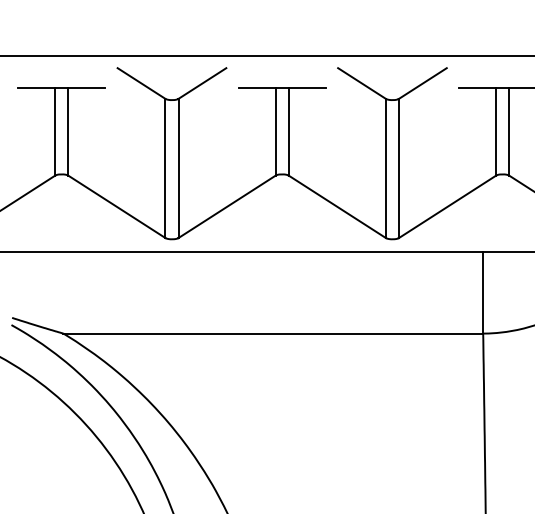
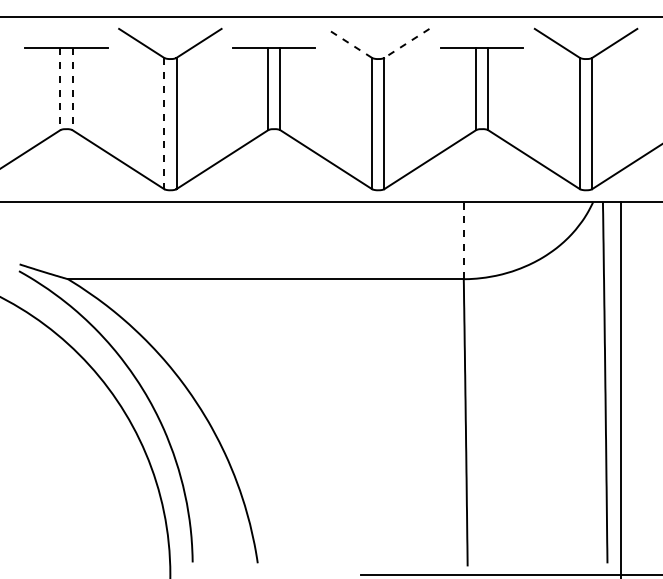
line: (361, 83) -> (349, 43), solid -> dashed
line: (422, 83) -> (406, 43), solid -> dashed
line: (55, 132) -> (60, 89), solid -> dashed
line: (68, 132) -> (72, 89), solid -> dashed
line: (165, 168) -> (164, 123), solid -> dashed
line: (482, 292) -> (463, 240), solid -> dashed

